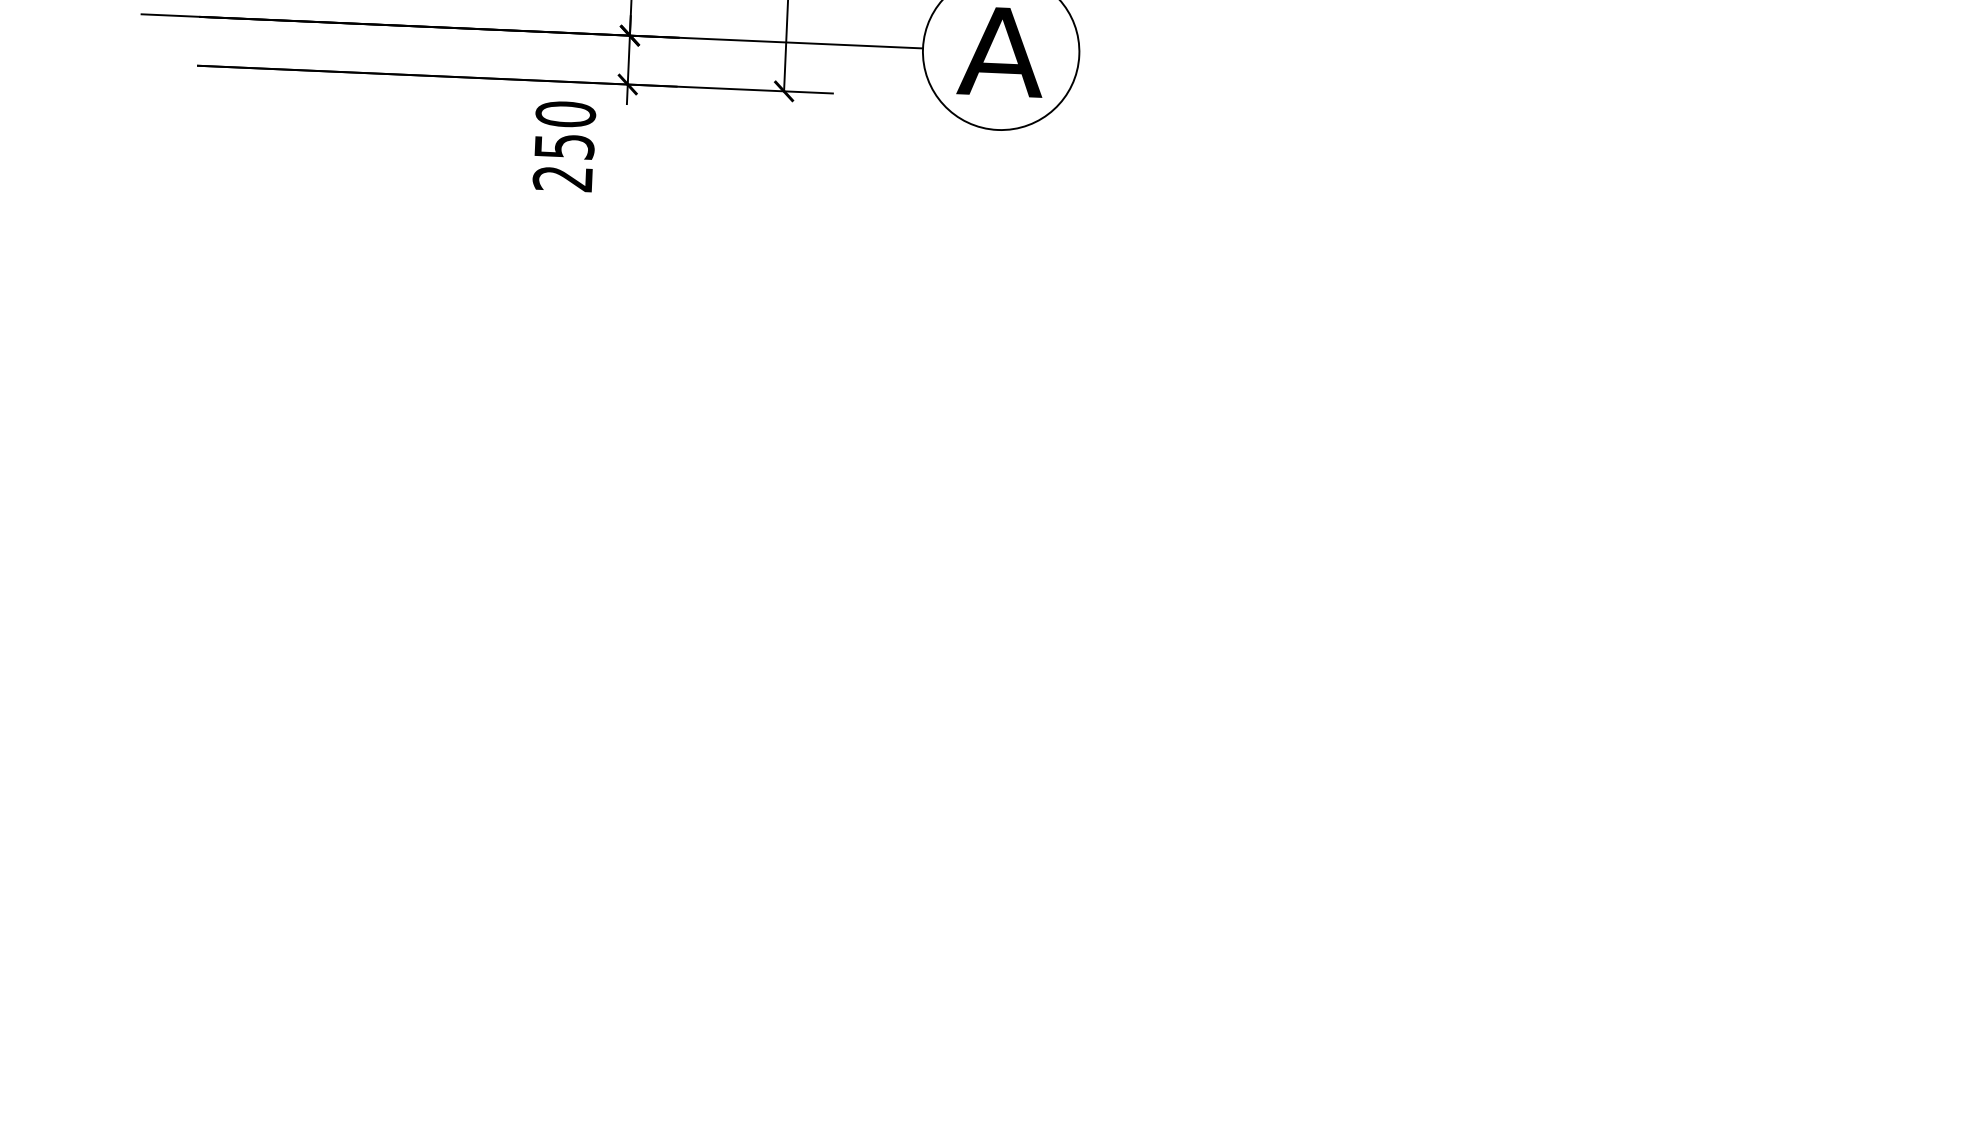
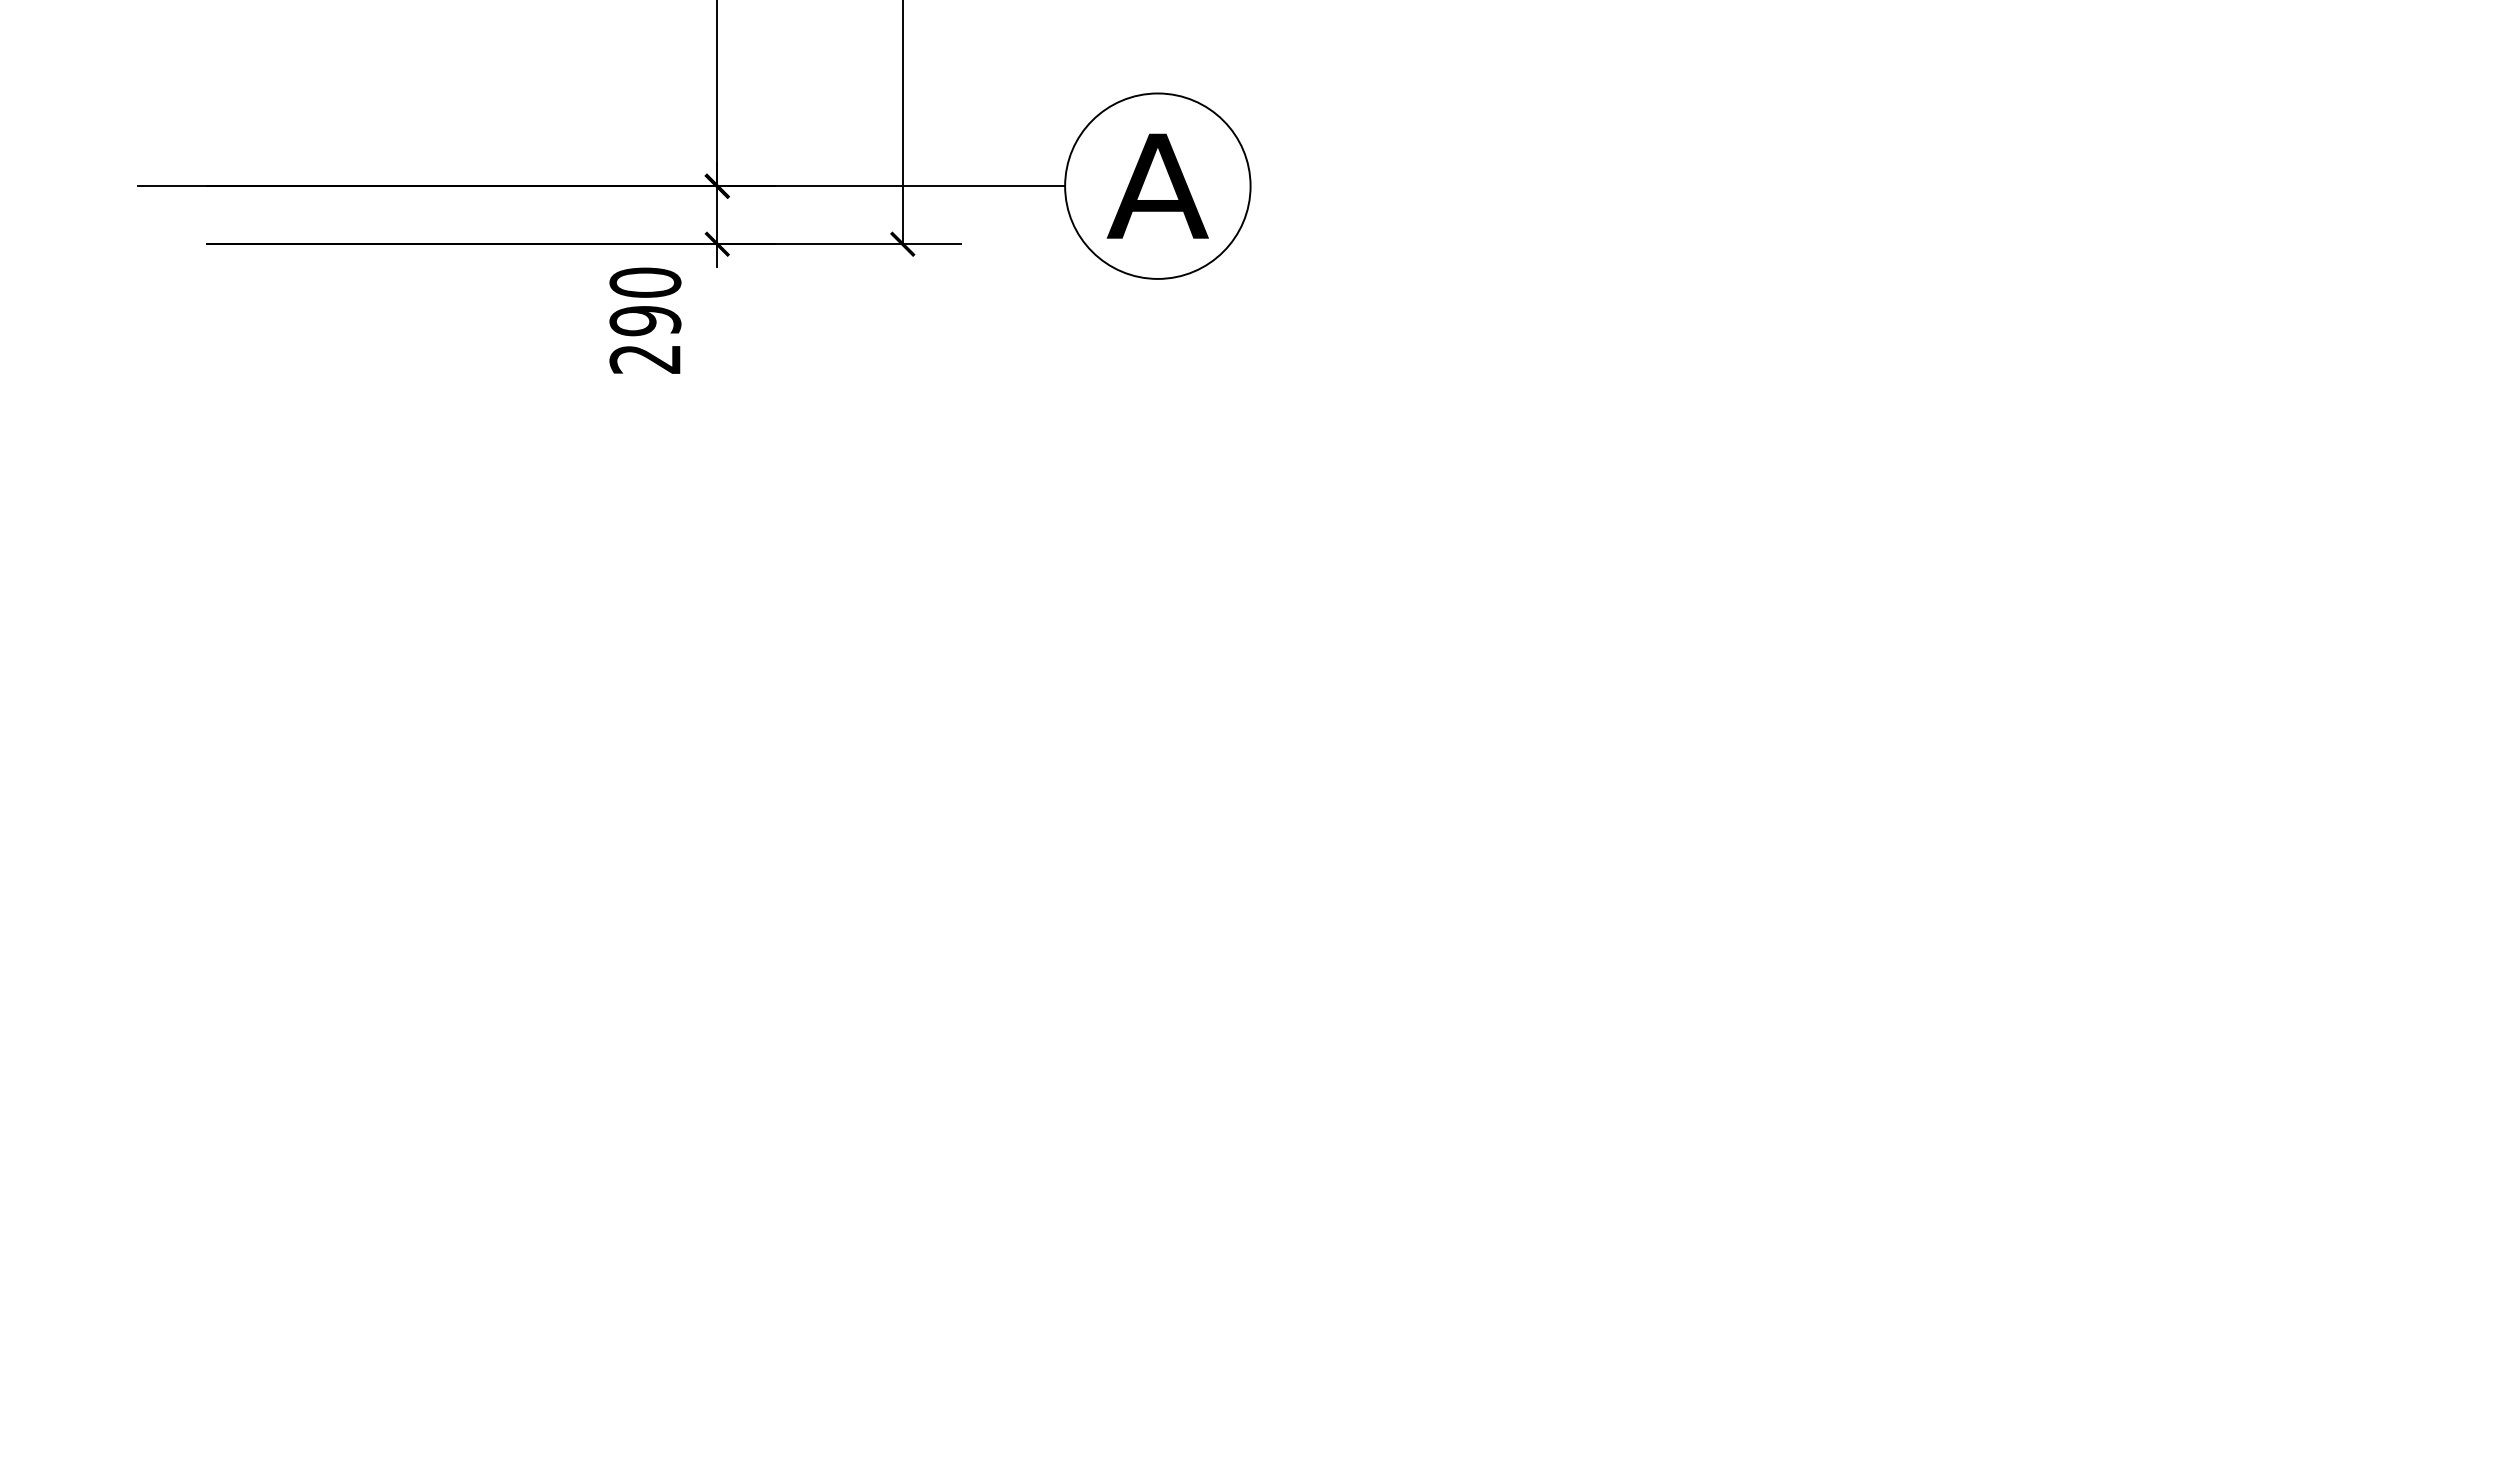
text: (564, 146) -> (645, 321), 250 -> 290

